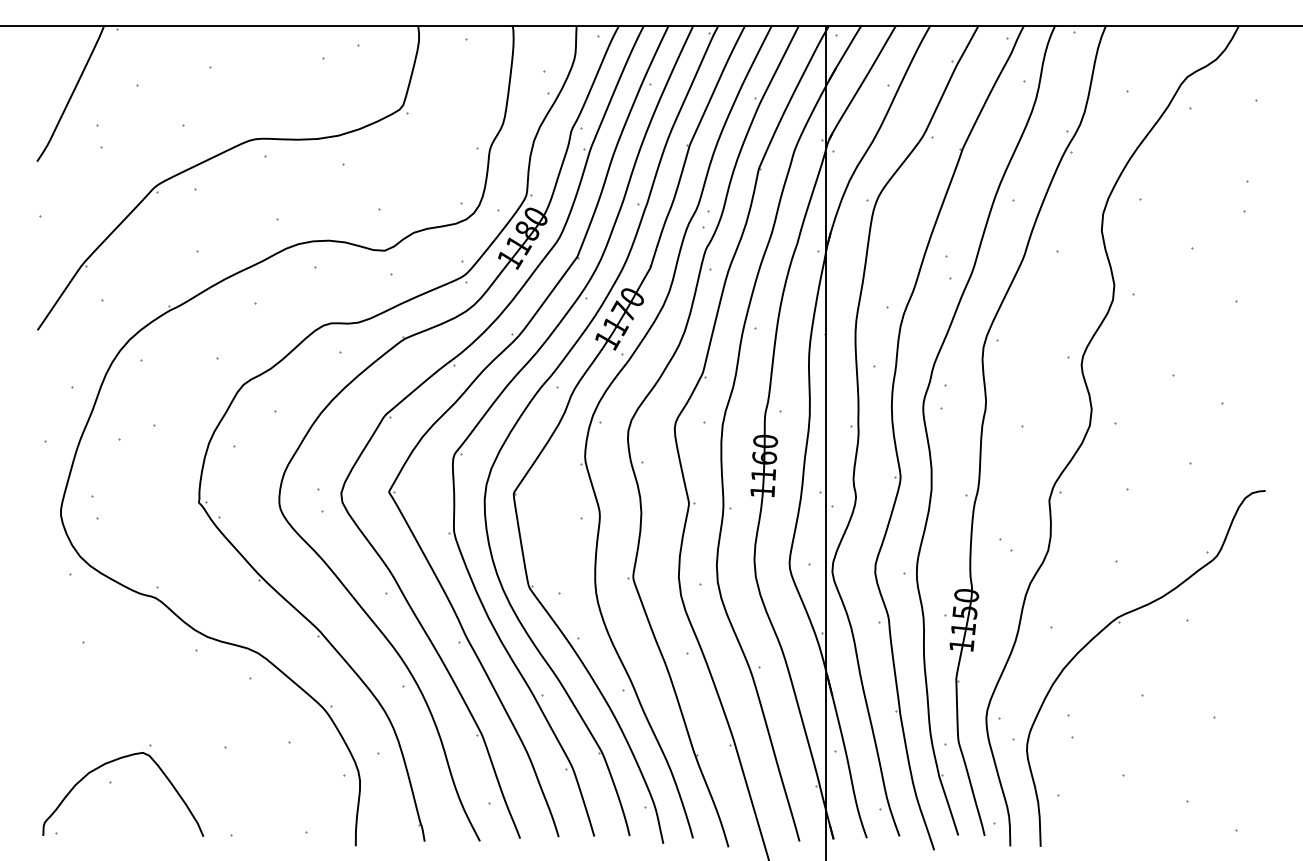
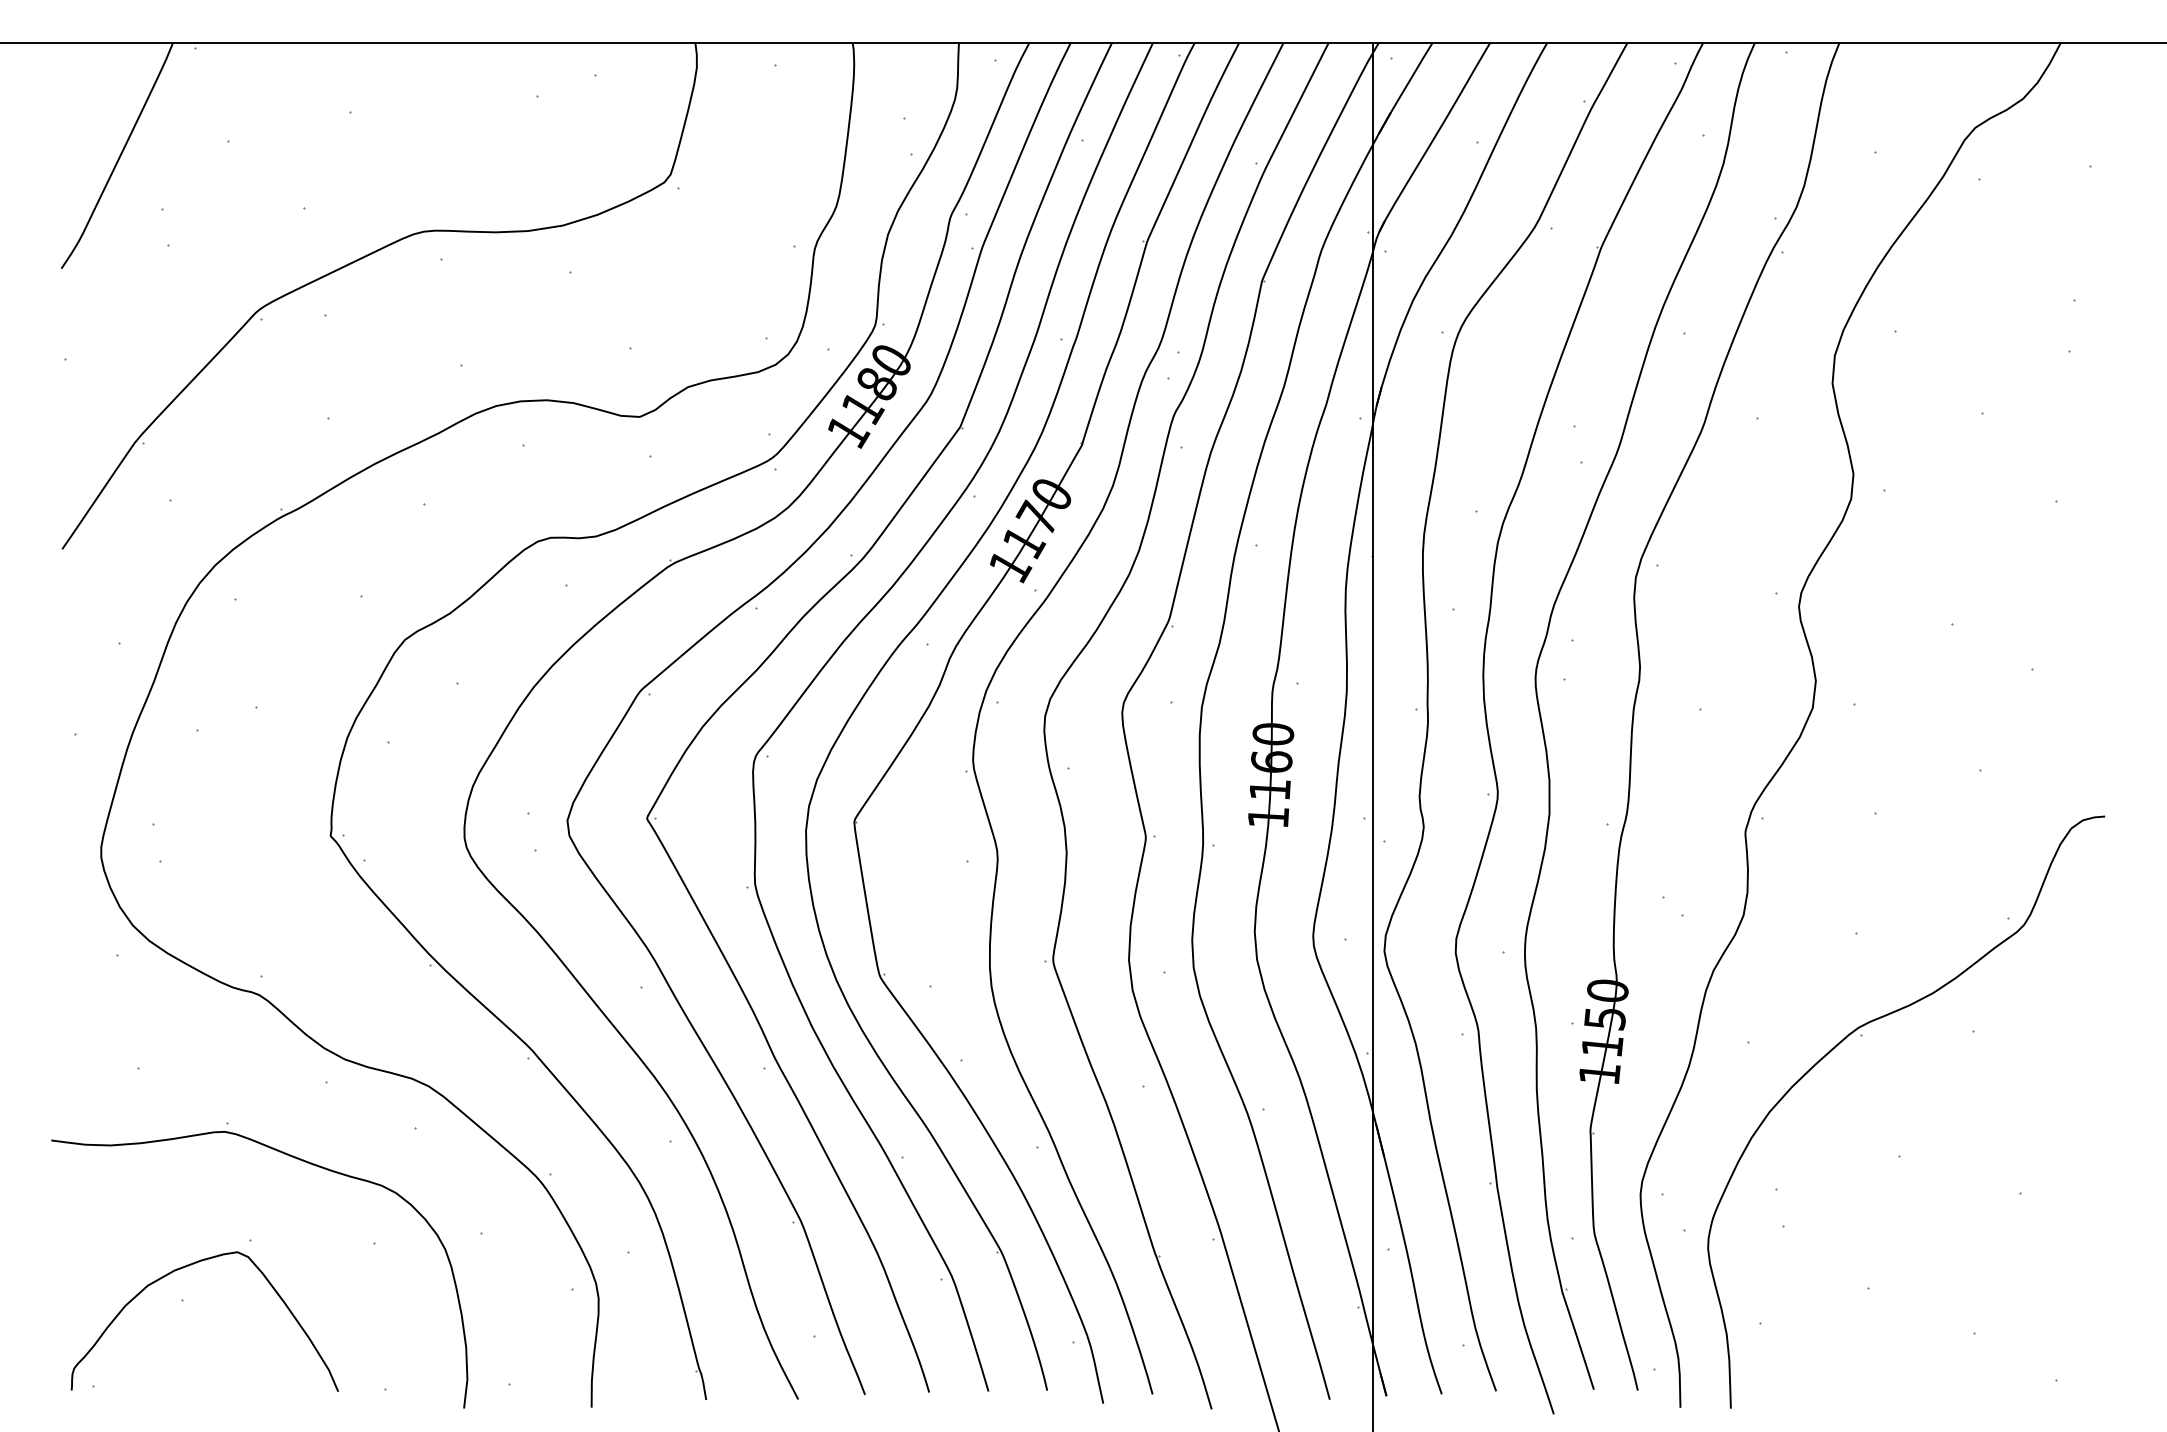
part: (183, 699) -> (304, 1163), added

